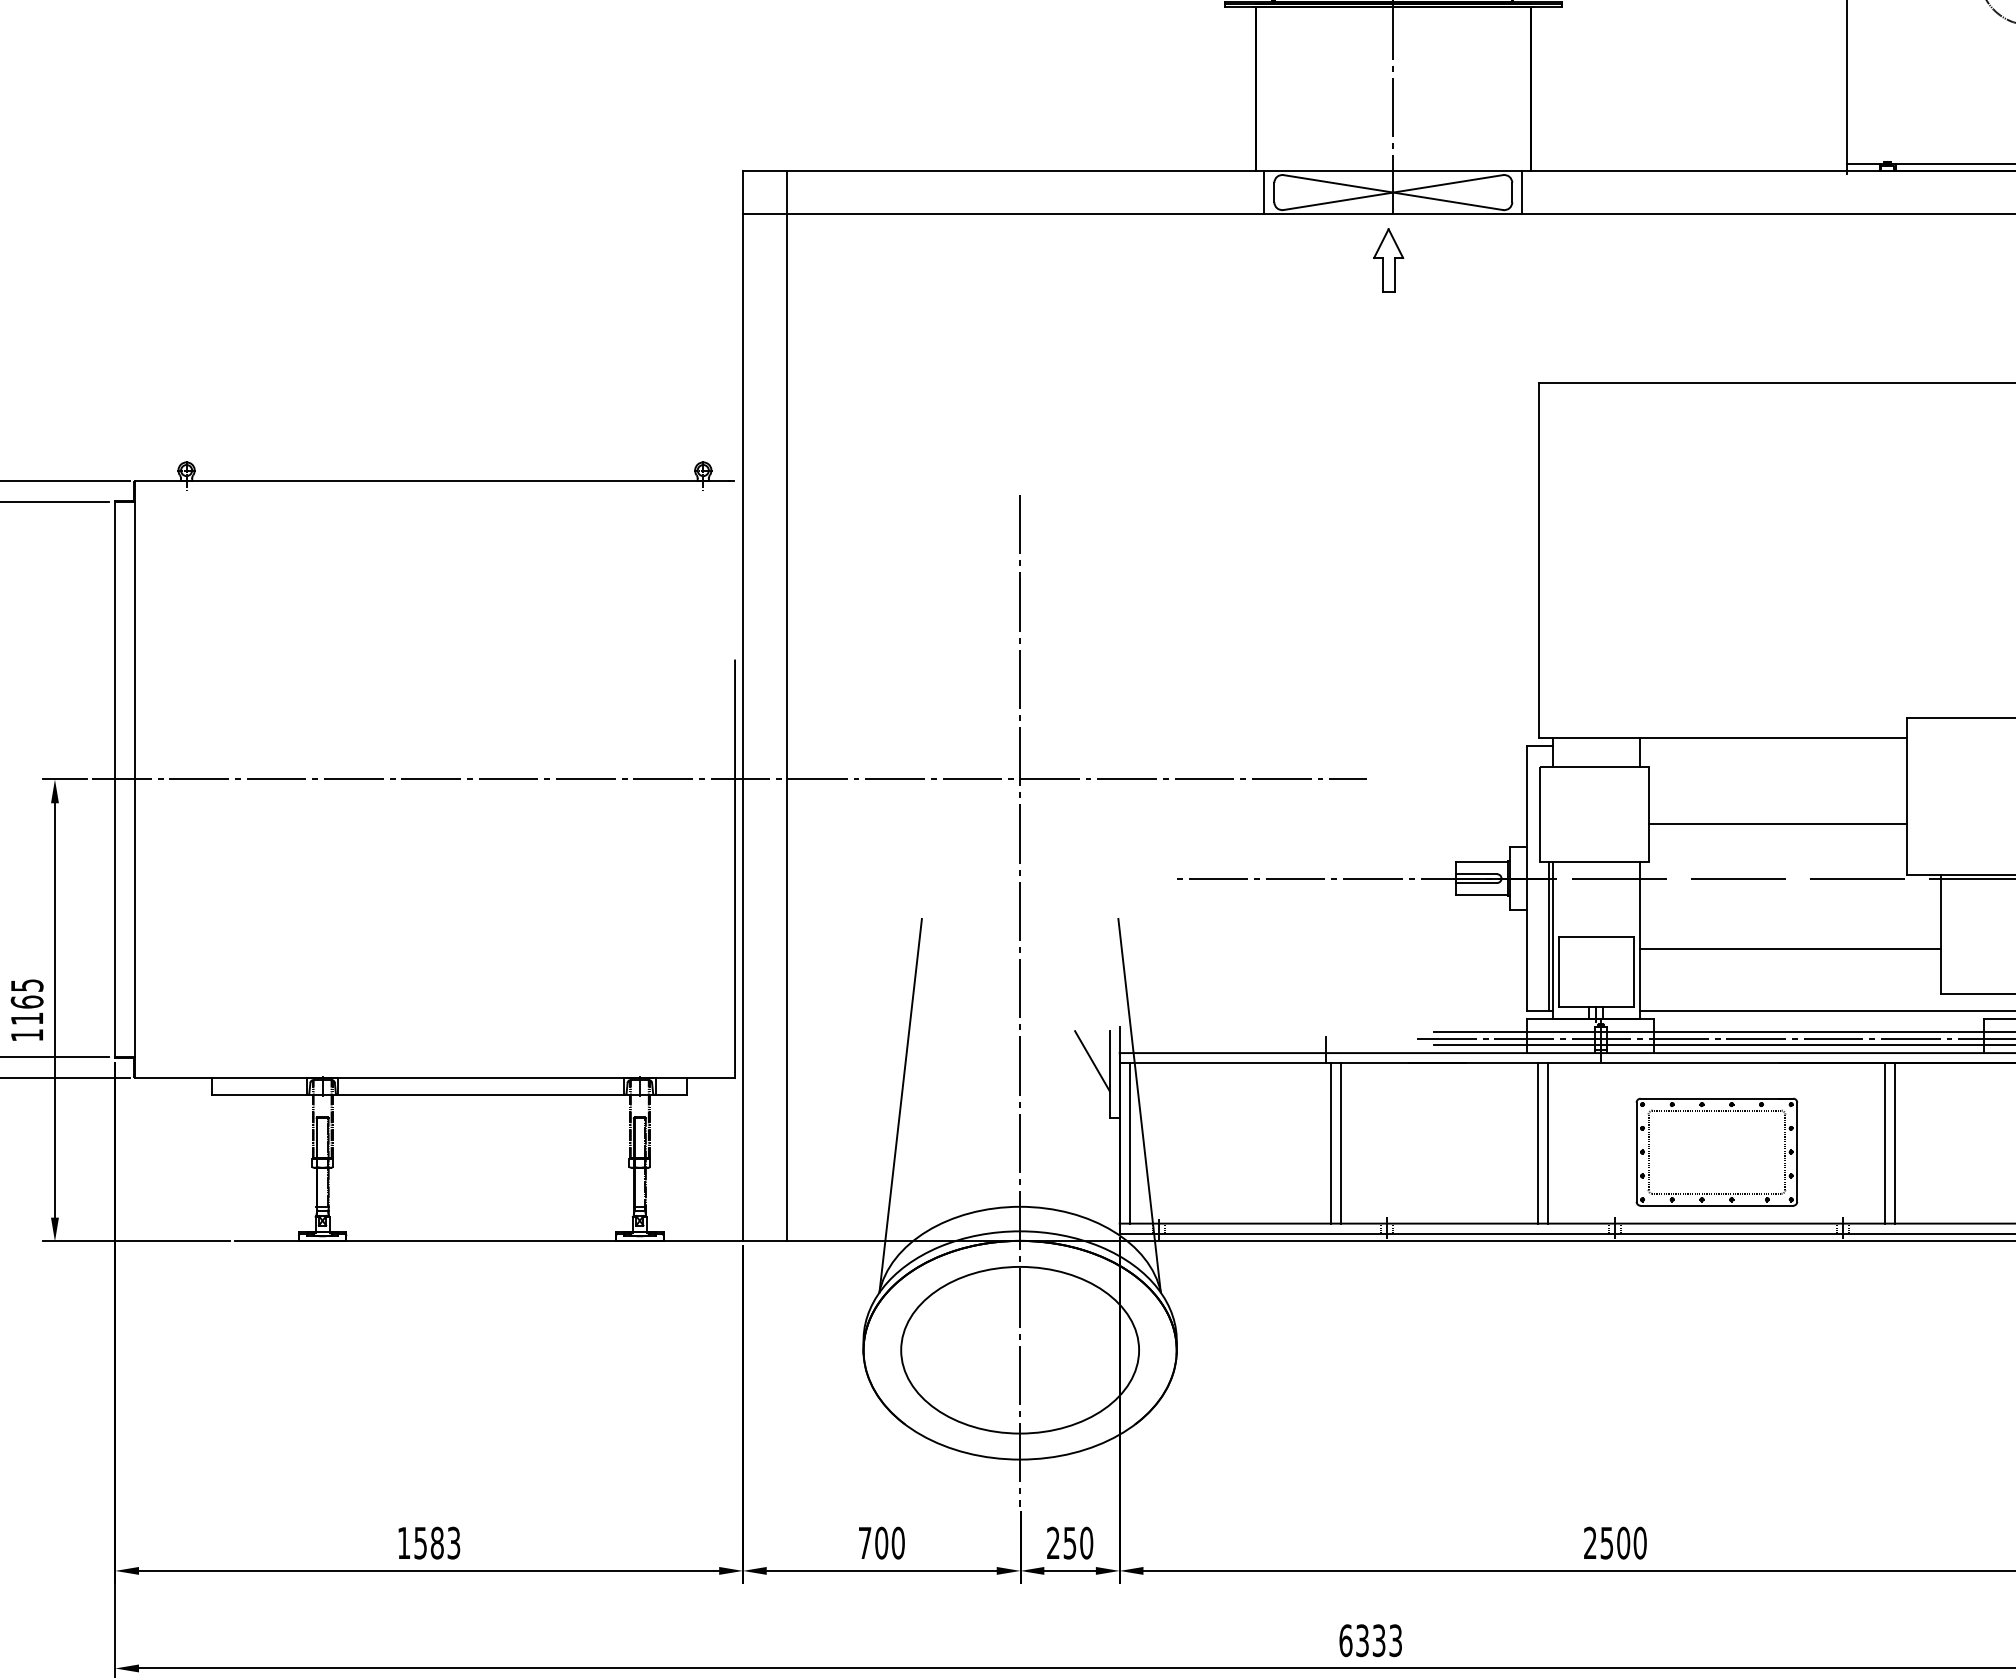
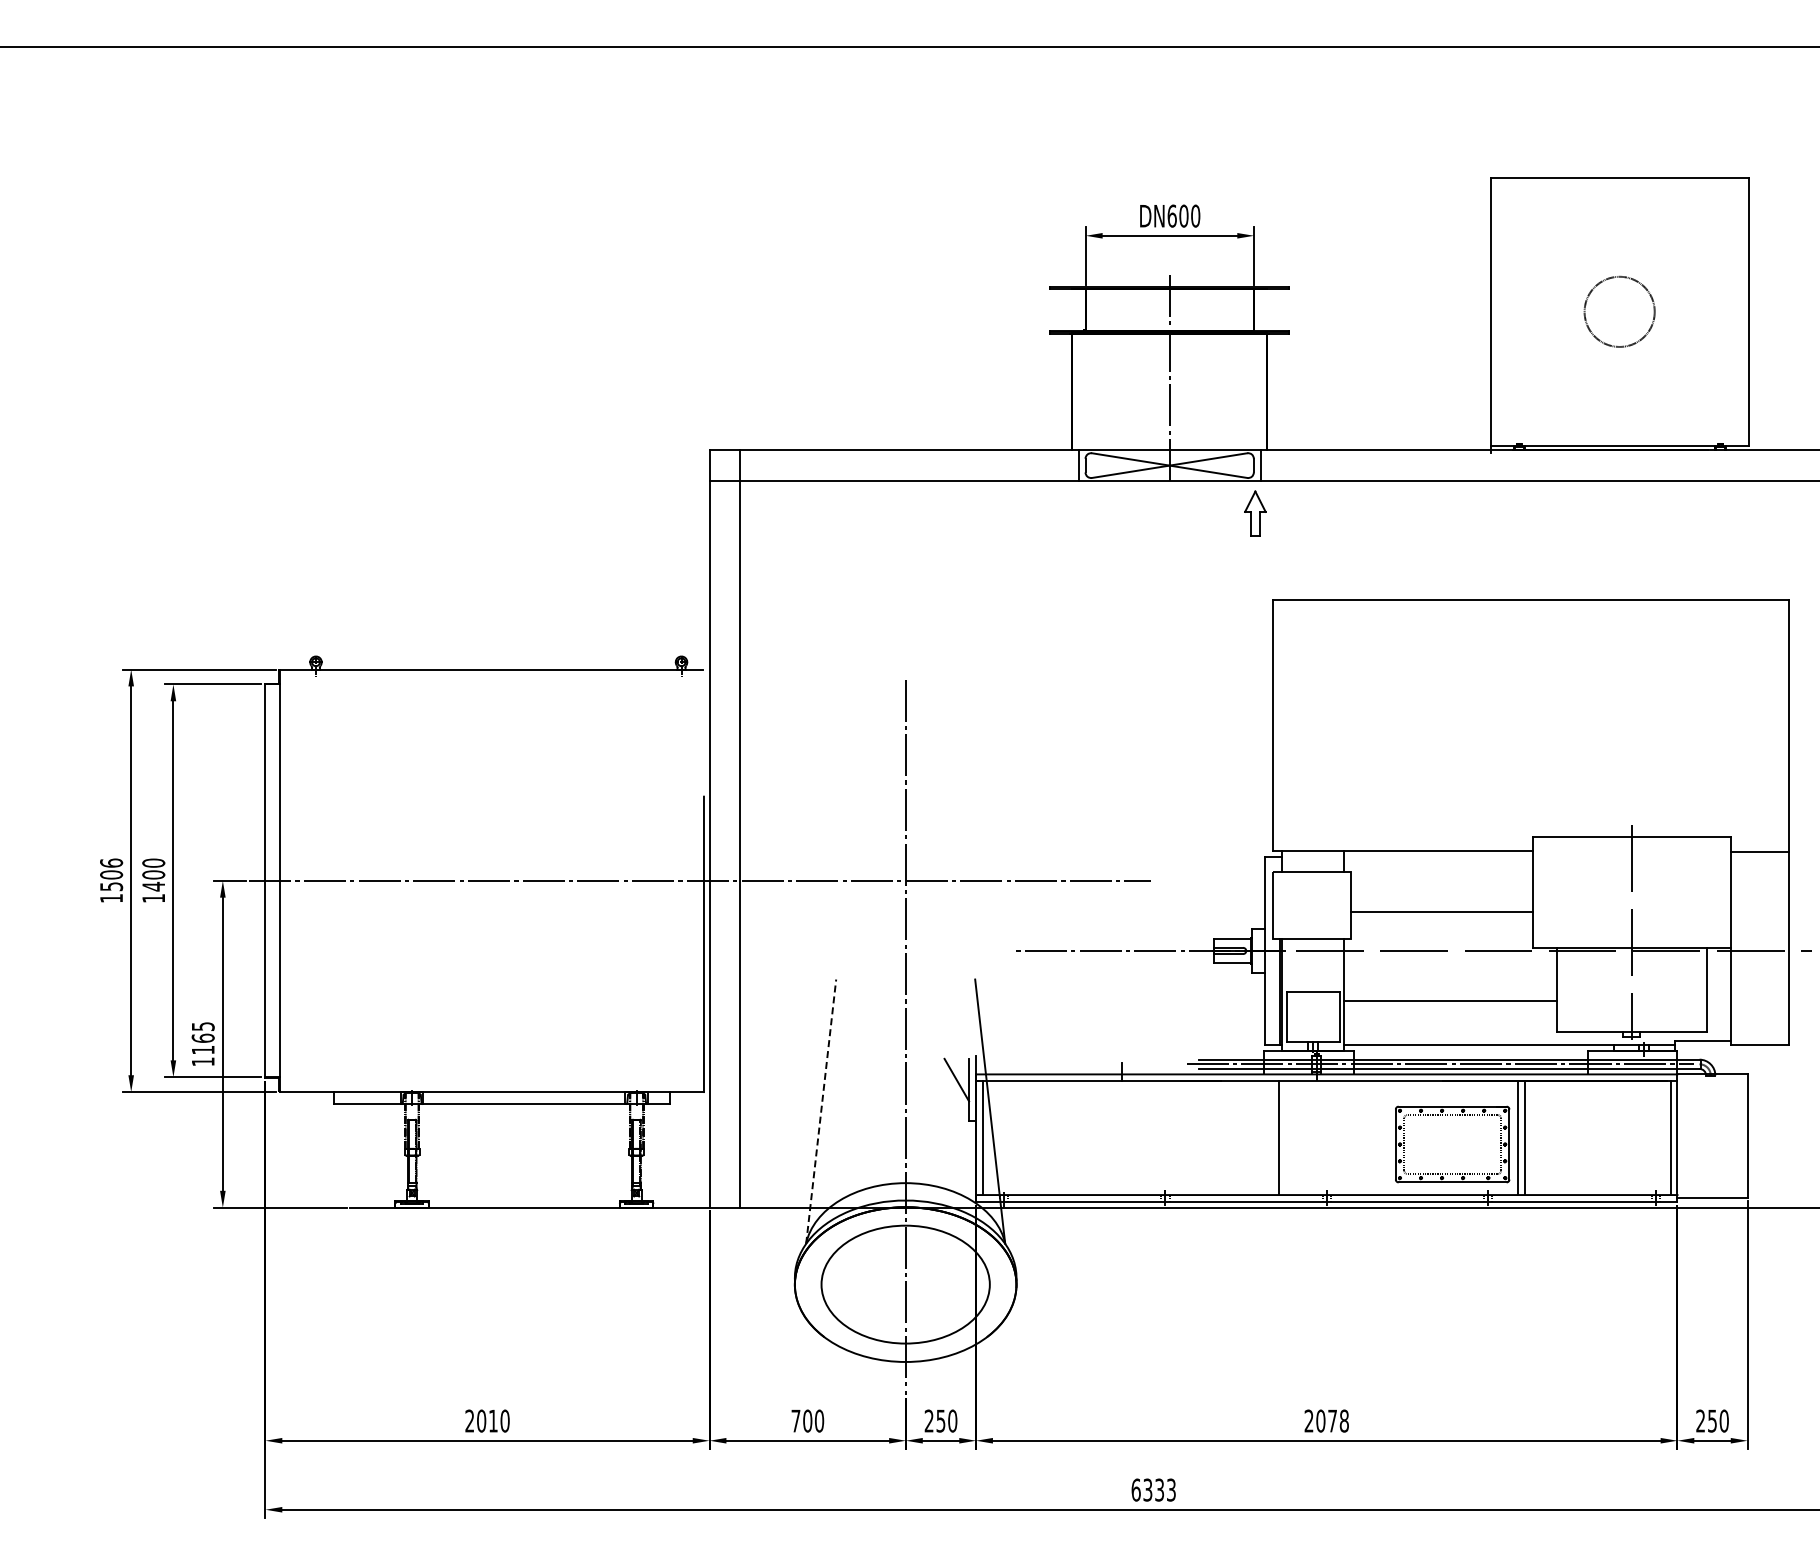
part: (1388, 260) -> (1255, 513), moved
line: (901, 1105) -> (821, 1111), solid -> dashed
line: (1330, 1143) -> (1125, 1138), removed
line: (1340, 1143) -> (1132, 1138), removed
line: (1538, 1143) -> (1272, 1138), removed
part: (1716, 1152) -> (1452, 1144), moved
text: (429, 1542) -> (487, 1420), 1583 -> 2010
text: (1623, 1542) -> (1332, 1420), 2500 -> 2078

